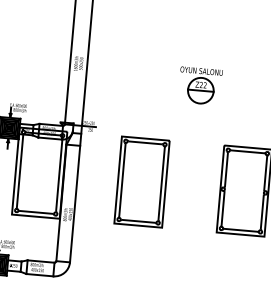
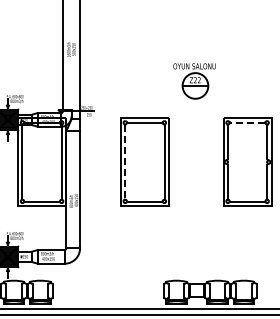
part: (200, 86) -> (194, 81), moved
line: (247, 151) -> (247, 122), solid -> dashed
line: (122, 180) -> (125, 162), solid -> dashed

